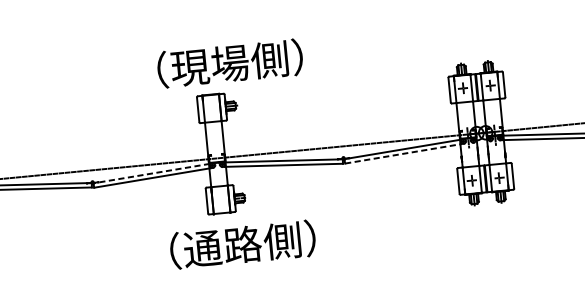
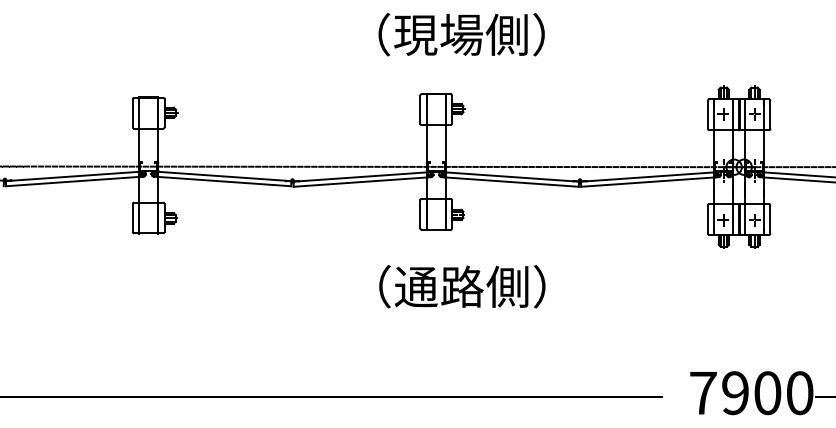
text: (229, 63) -> (461, 34), moved
line: (404, 154) -> (649, 182), dashed -> solid
line: (151, 174) -> (360, 177), dashed -> solid
text: (243, 244) -> (462, 286), moved

